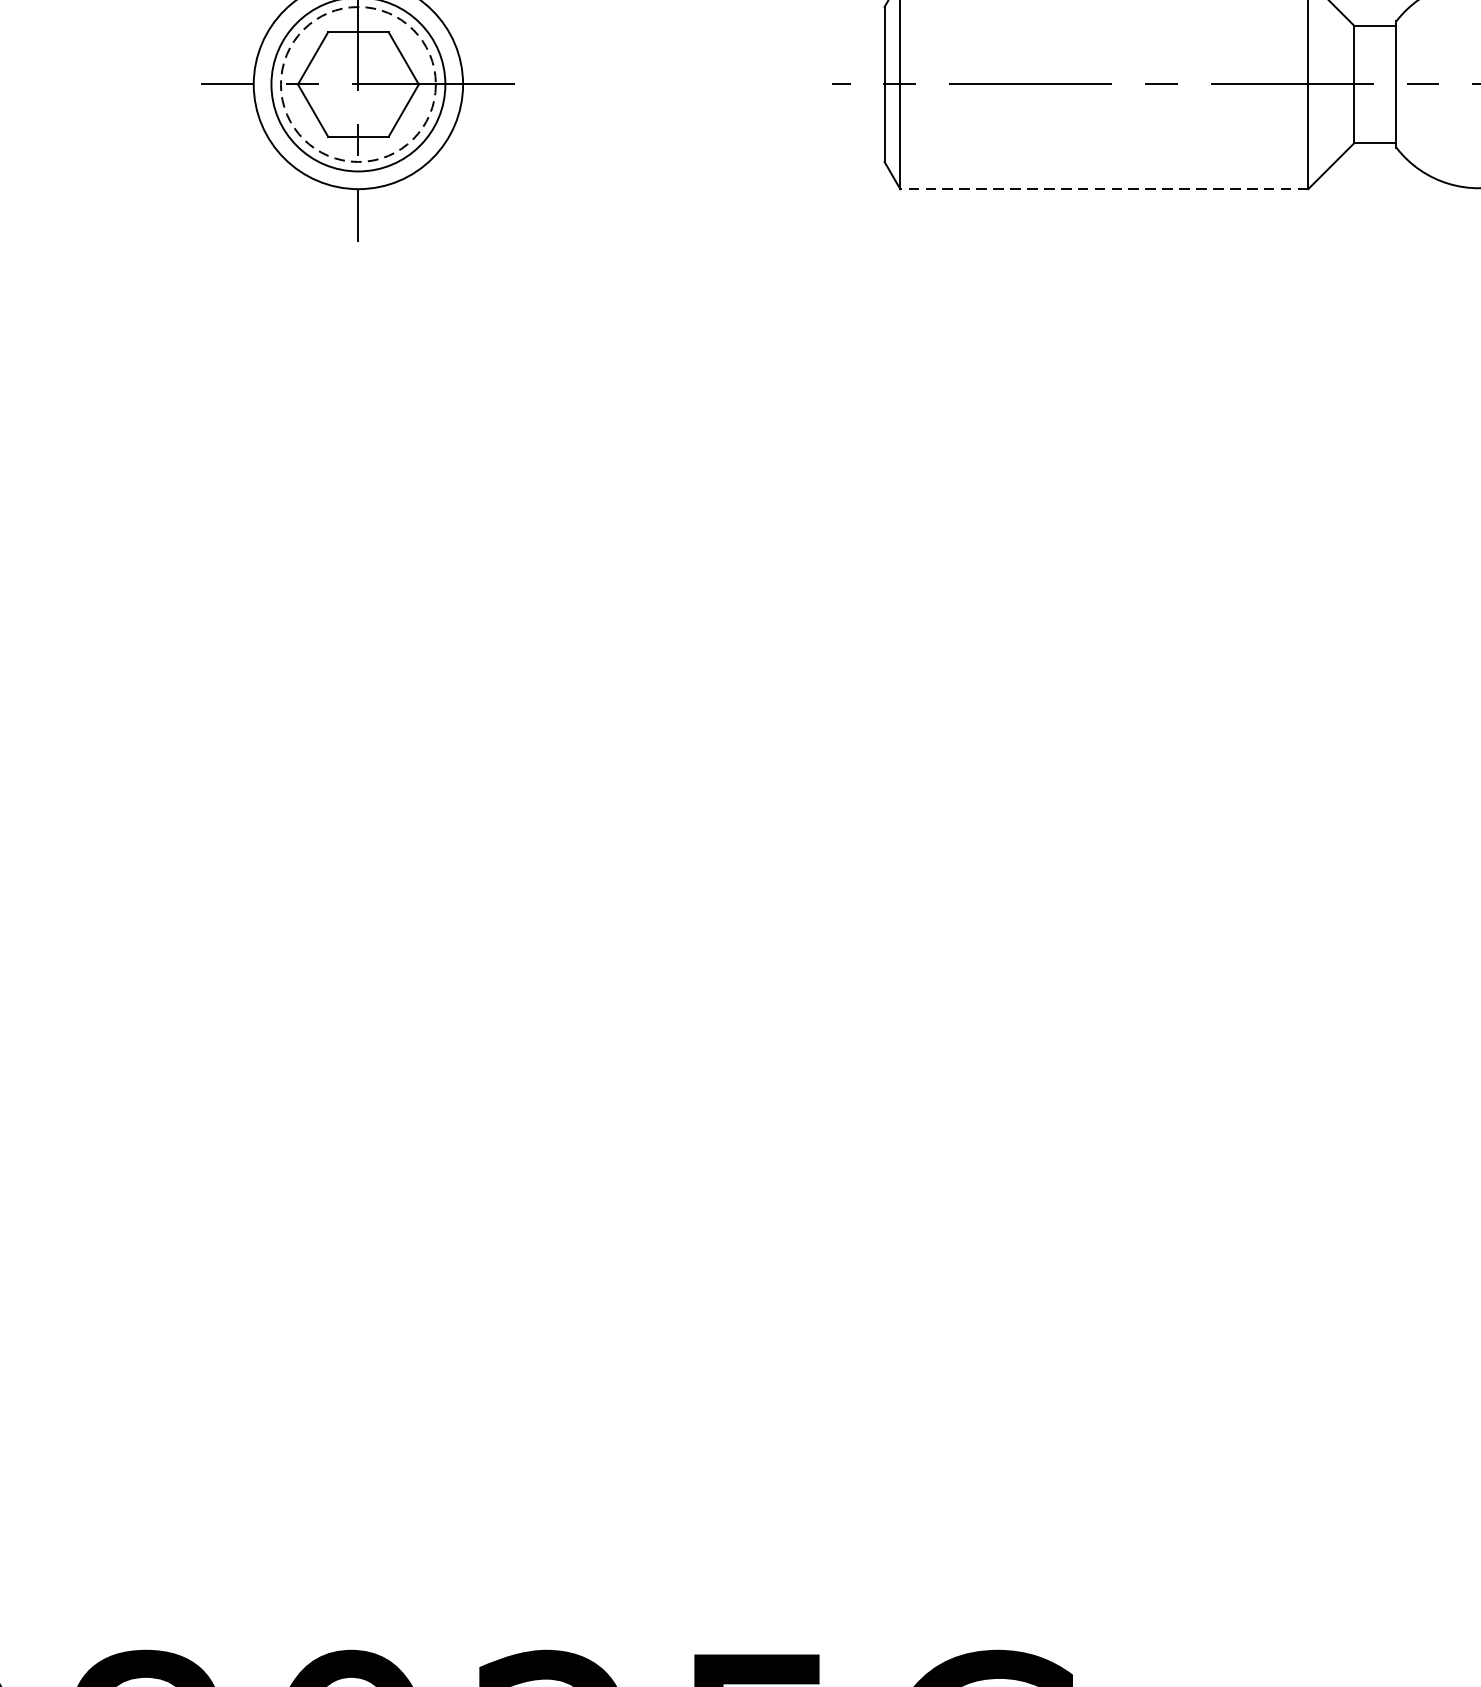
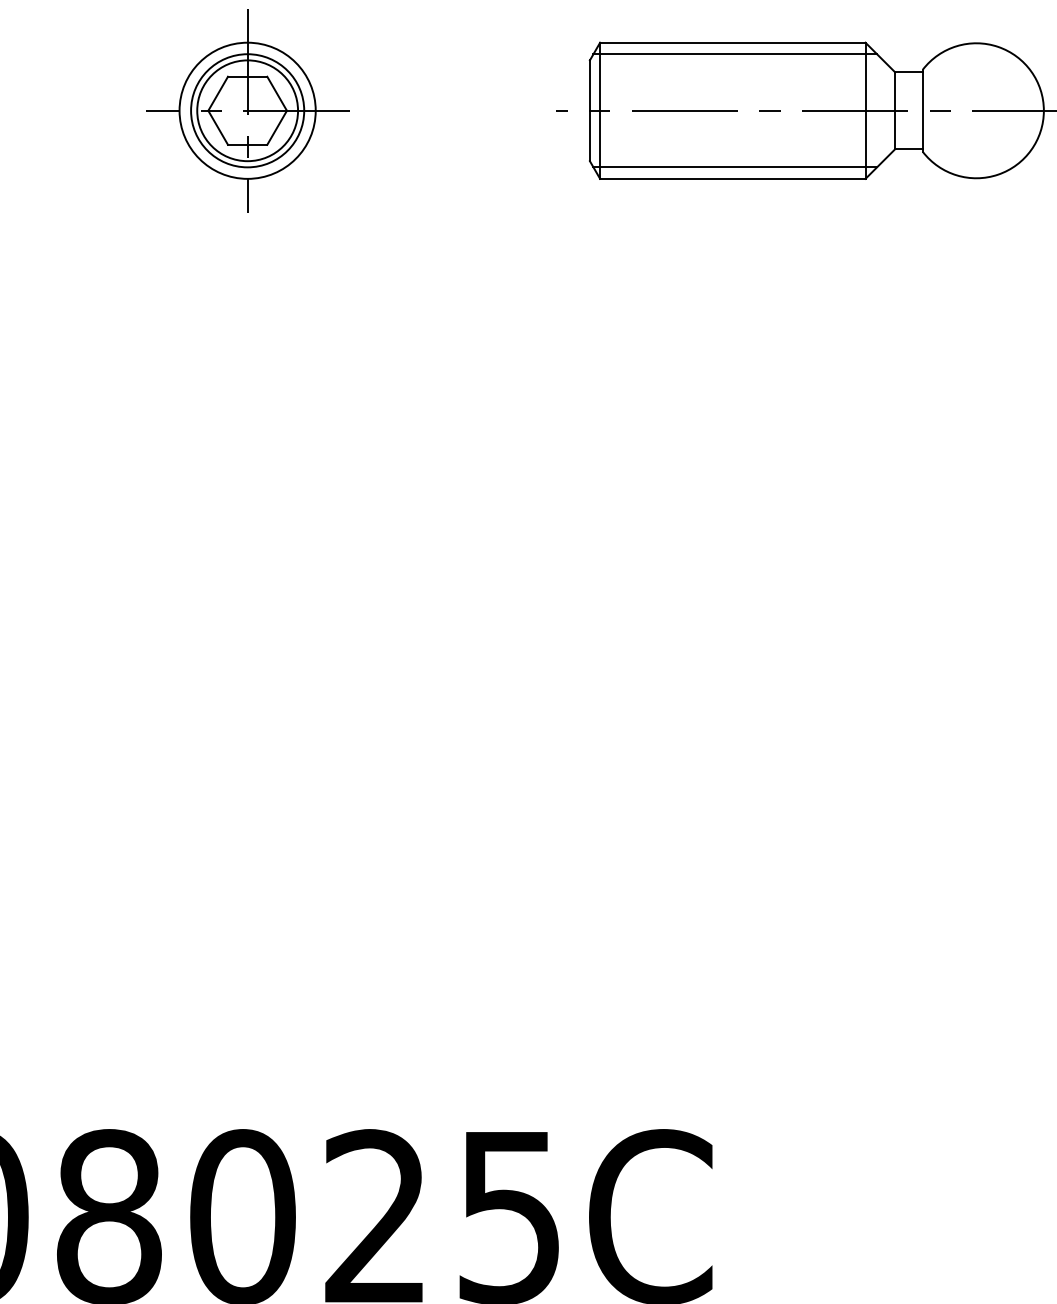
circle: (358, 84) -> (247, 110), dashed -> solid
line: (1108, 171) -> (735, 167), added
line: (1103, 188) -> (732, 178), dashed -> solid

